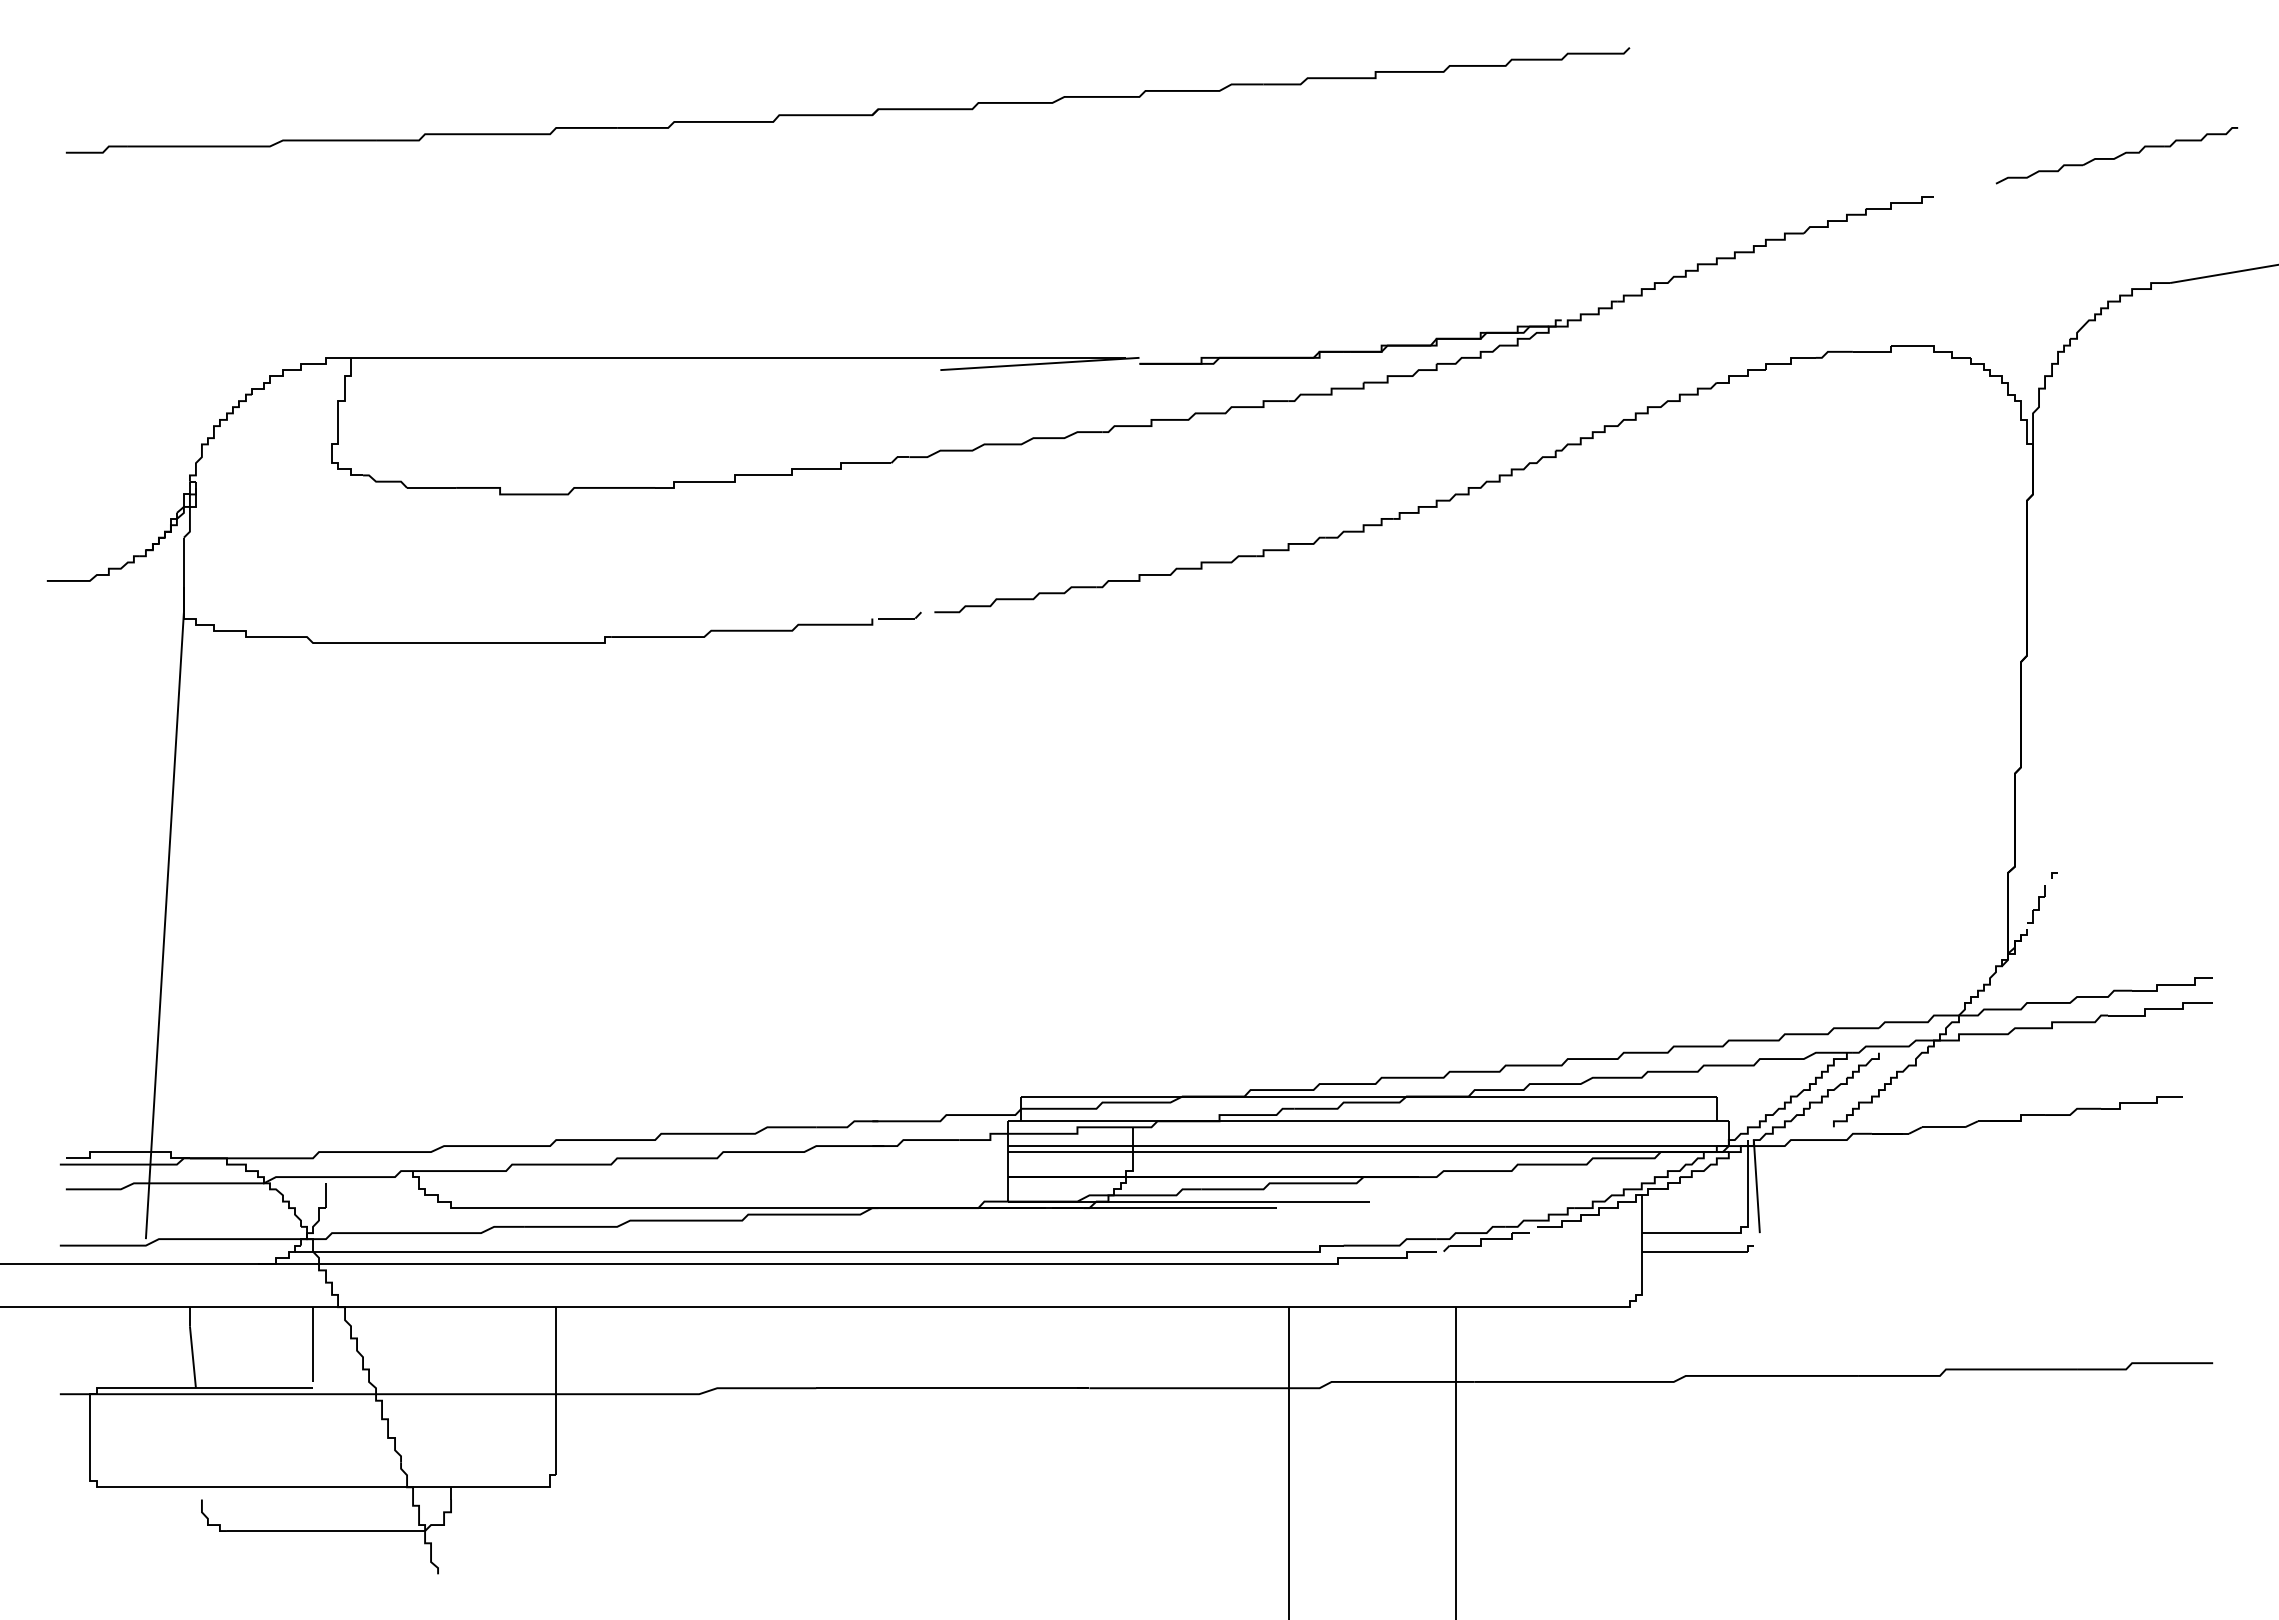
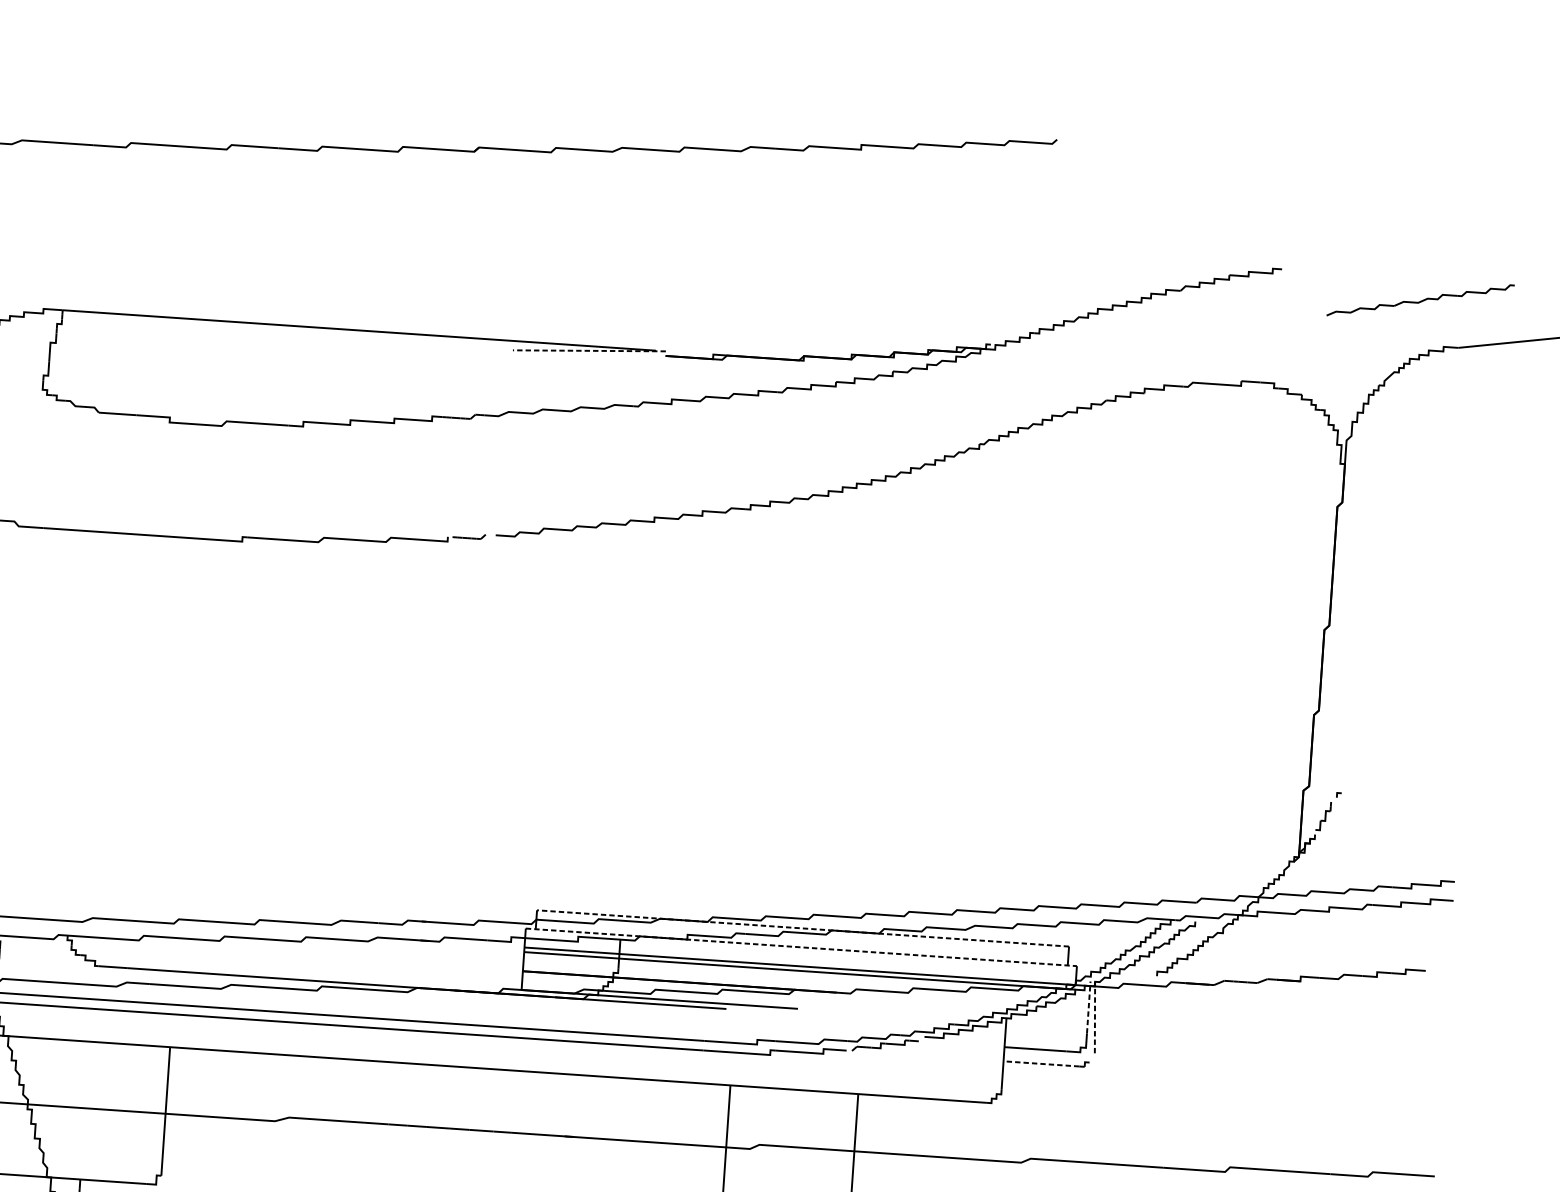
part: (2116, 155) -> (1420, 300), moved
line: (1039, 363) -> (589, 350), solid -> dashed
line: (1369, 1096) -> (803, 928), solid -> dashed
line: (1369, 1121) -> (802, 947), solid -> dashed
line: (1747, 1173) -> (1088, 1007), solid -> dashed
line: (1756, 1186) -> (1094, 1017), solid -> dashed
line: (1691, 1251) -> (1041, 1063), solid -> dashed

